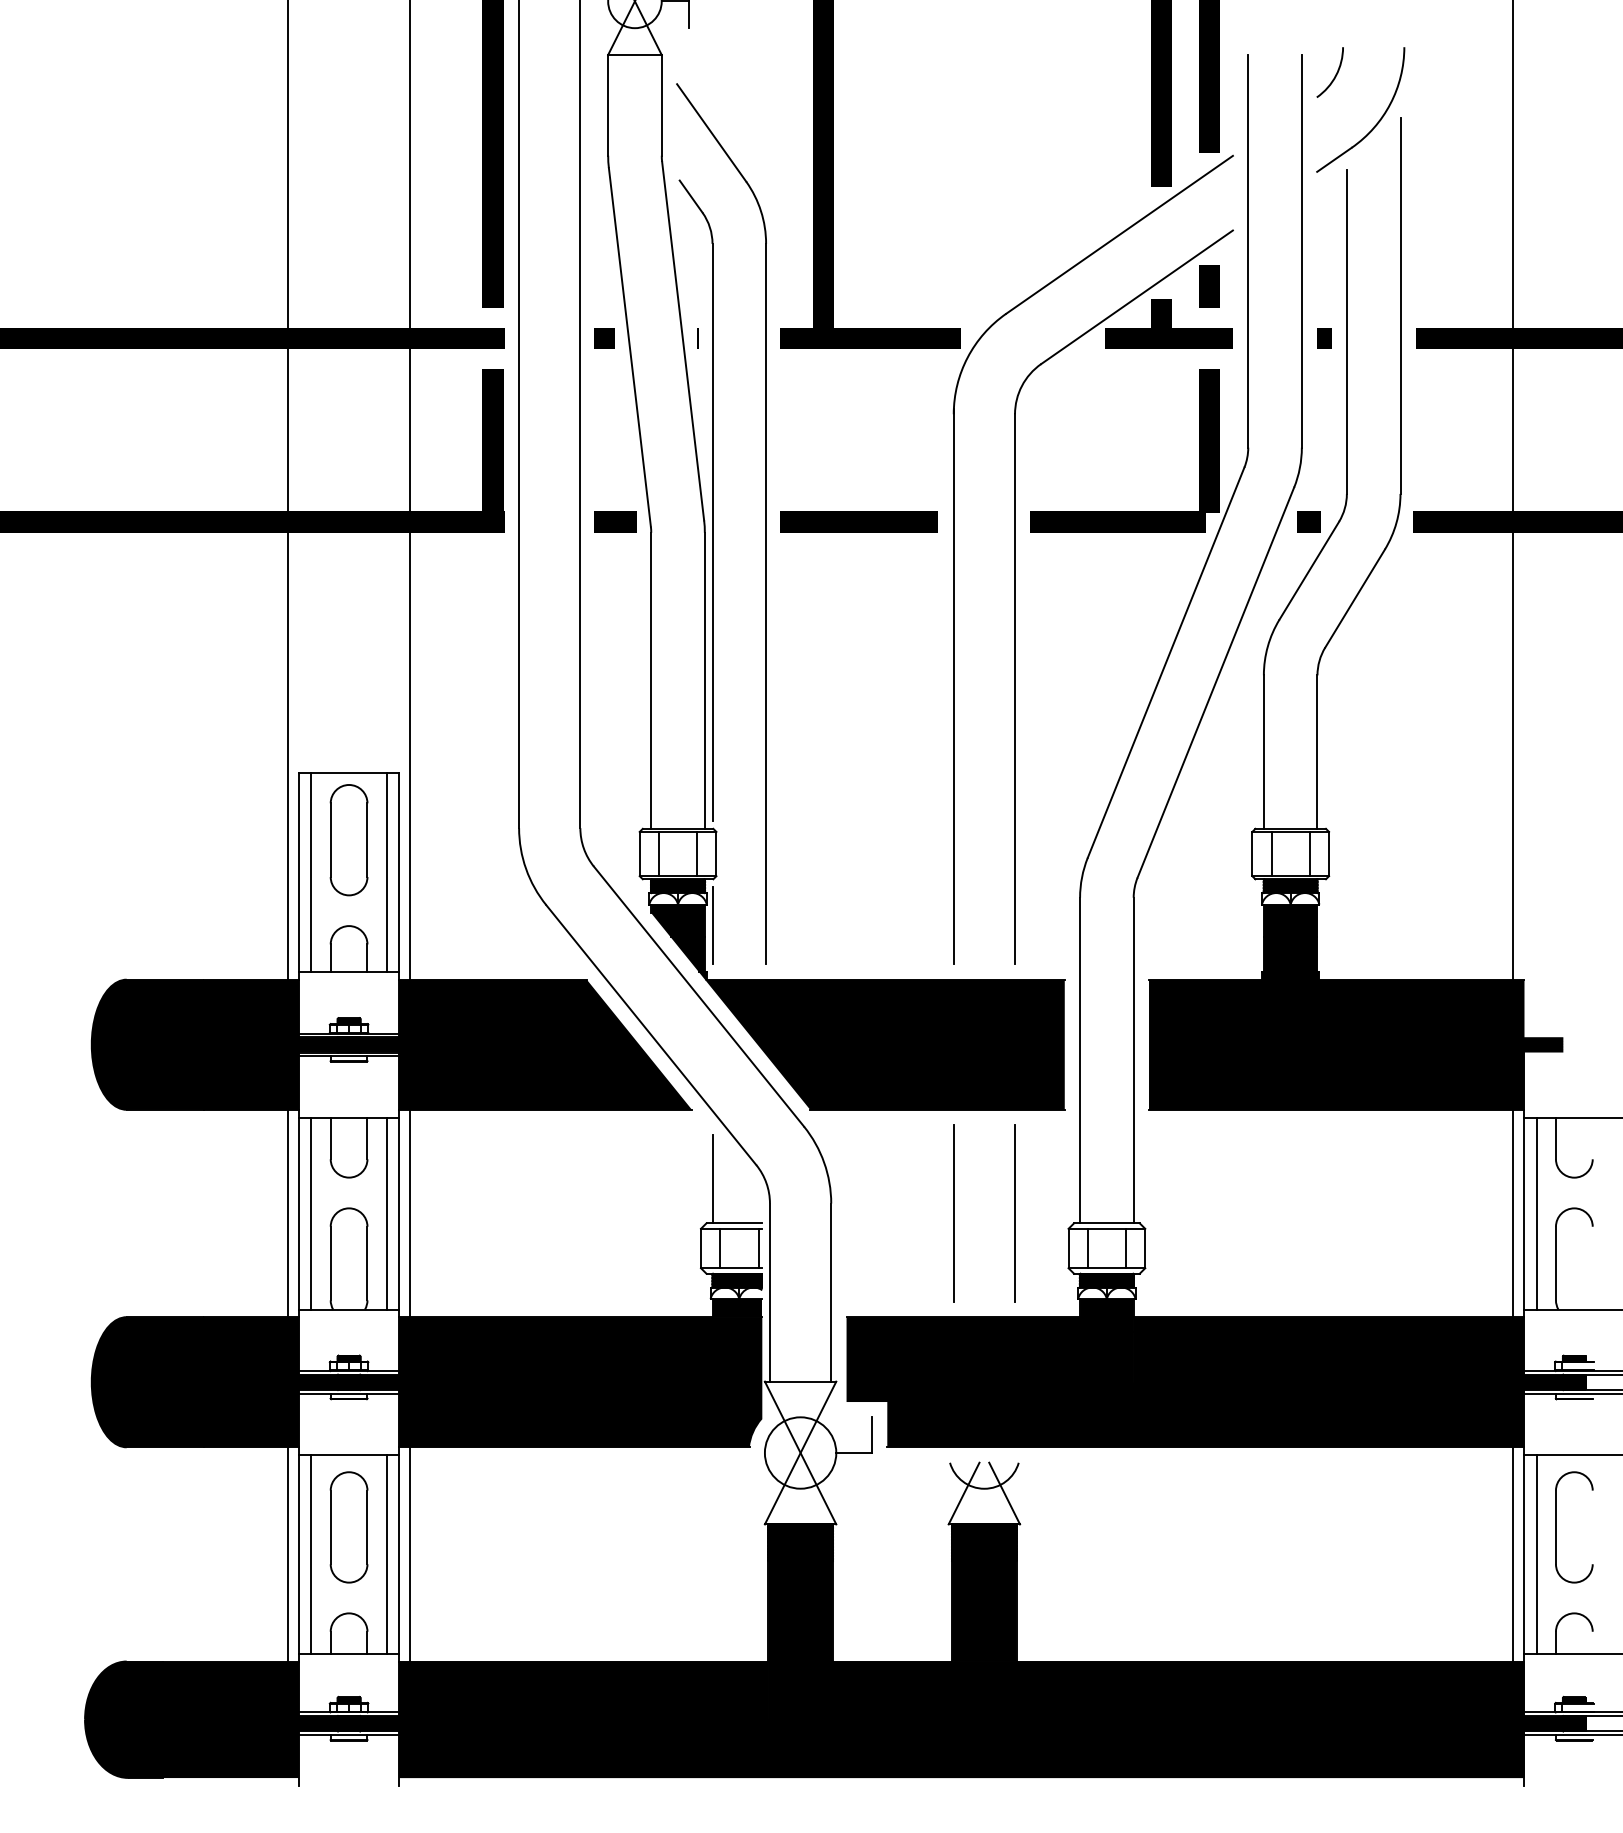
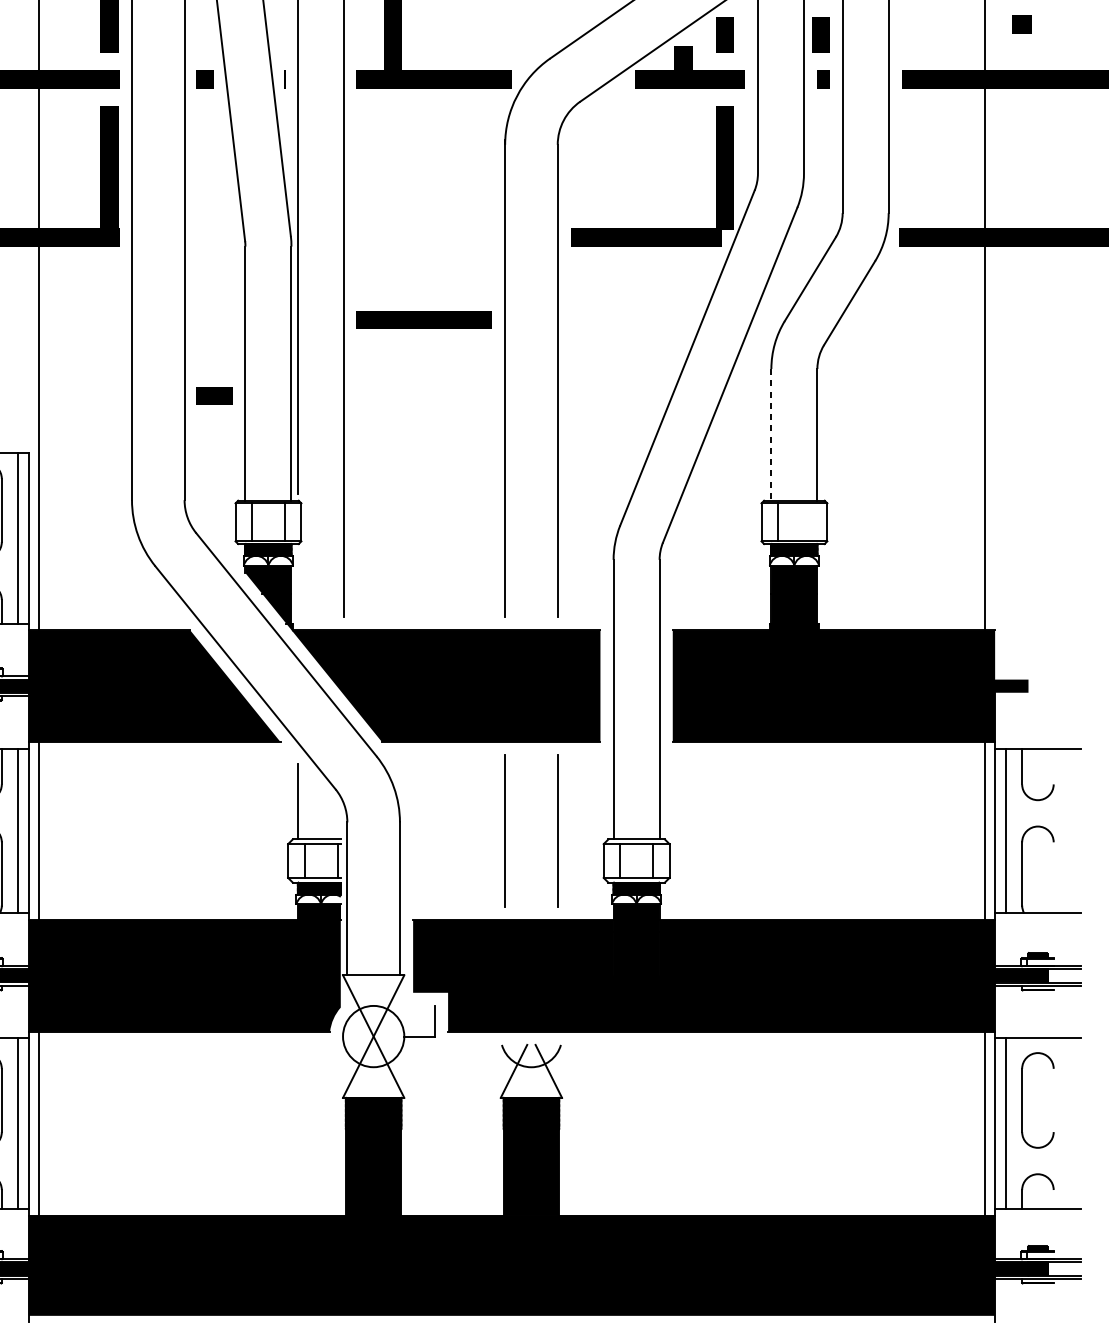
line: (1321, 286) -> (820, 35), added
line: (615, 521) -> (214, 395), moved
line: (858, 521) -> (423, 319), moved
line: (1308, 521) -> (1021, 23), moved
line: (1263, 752) -> (771, 435), solid -> dashed
line: (1309, 853) -> (810, 521), removed
line: (712, 925) -> (298, 583), removed

